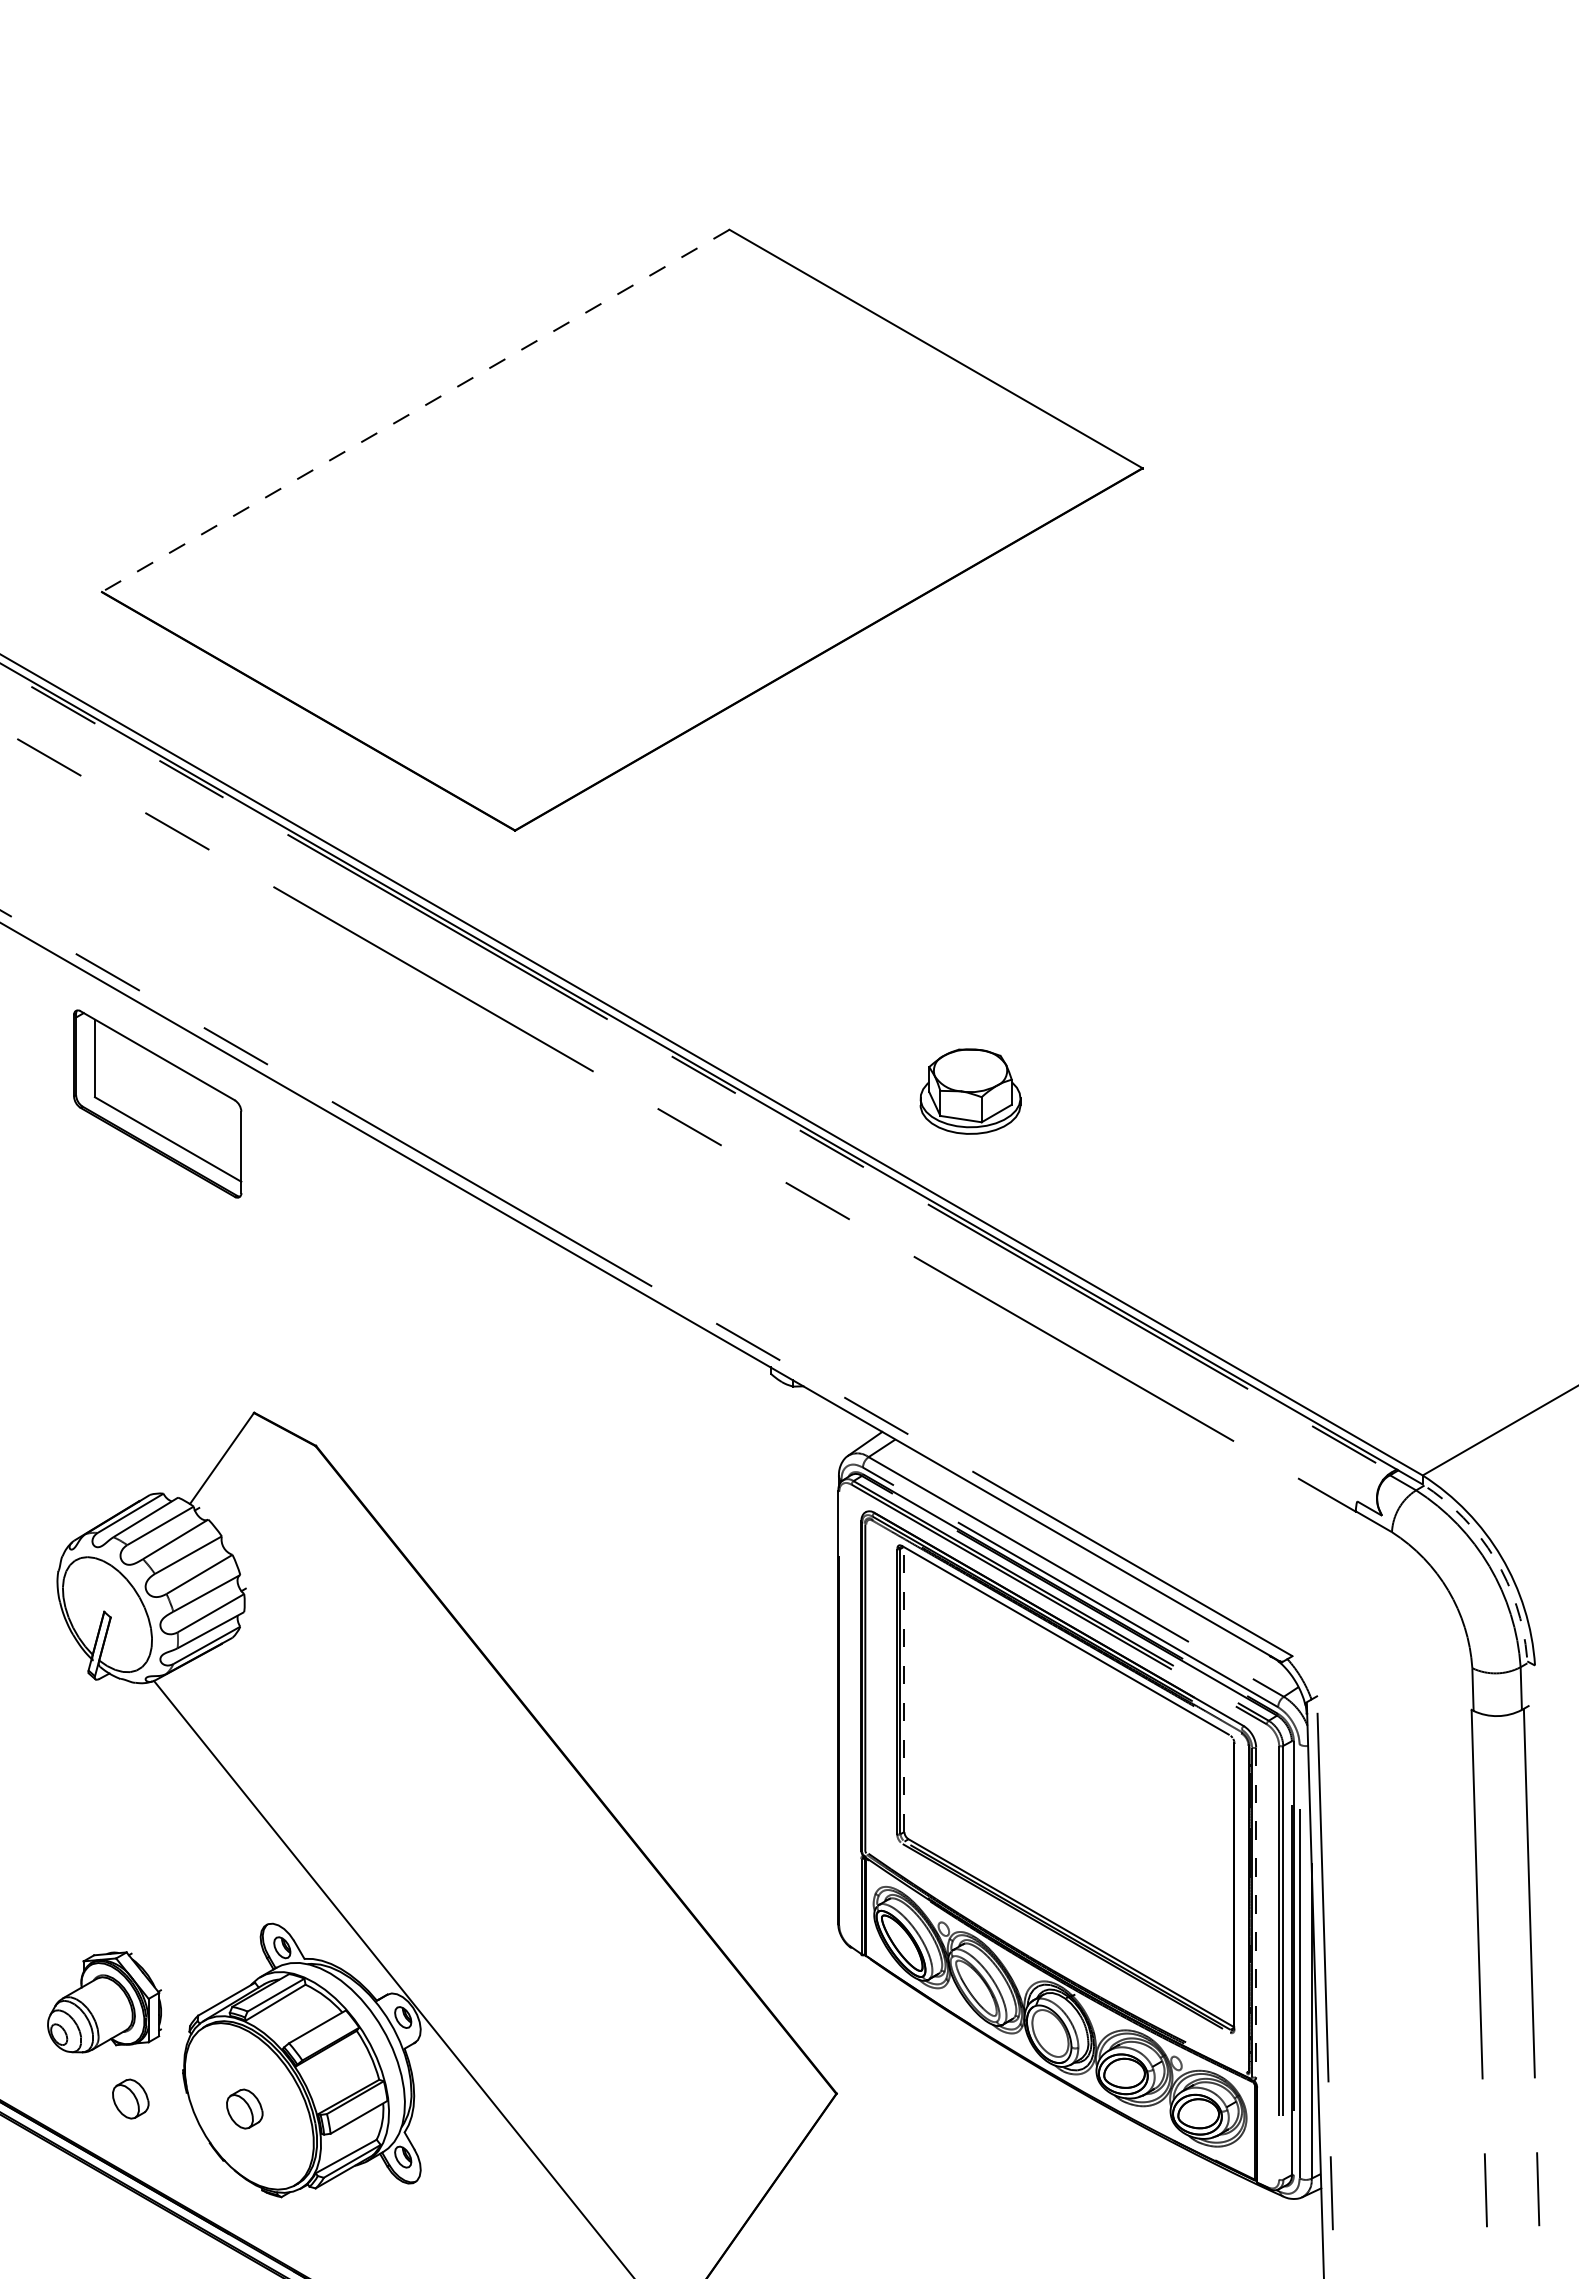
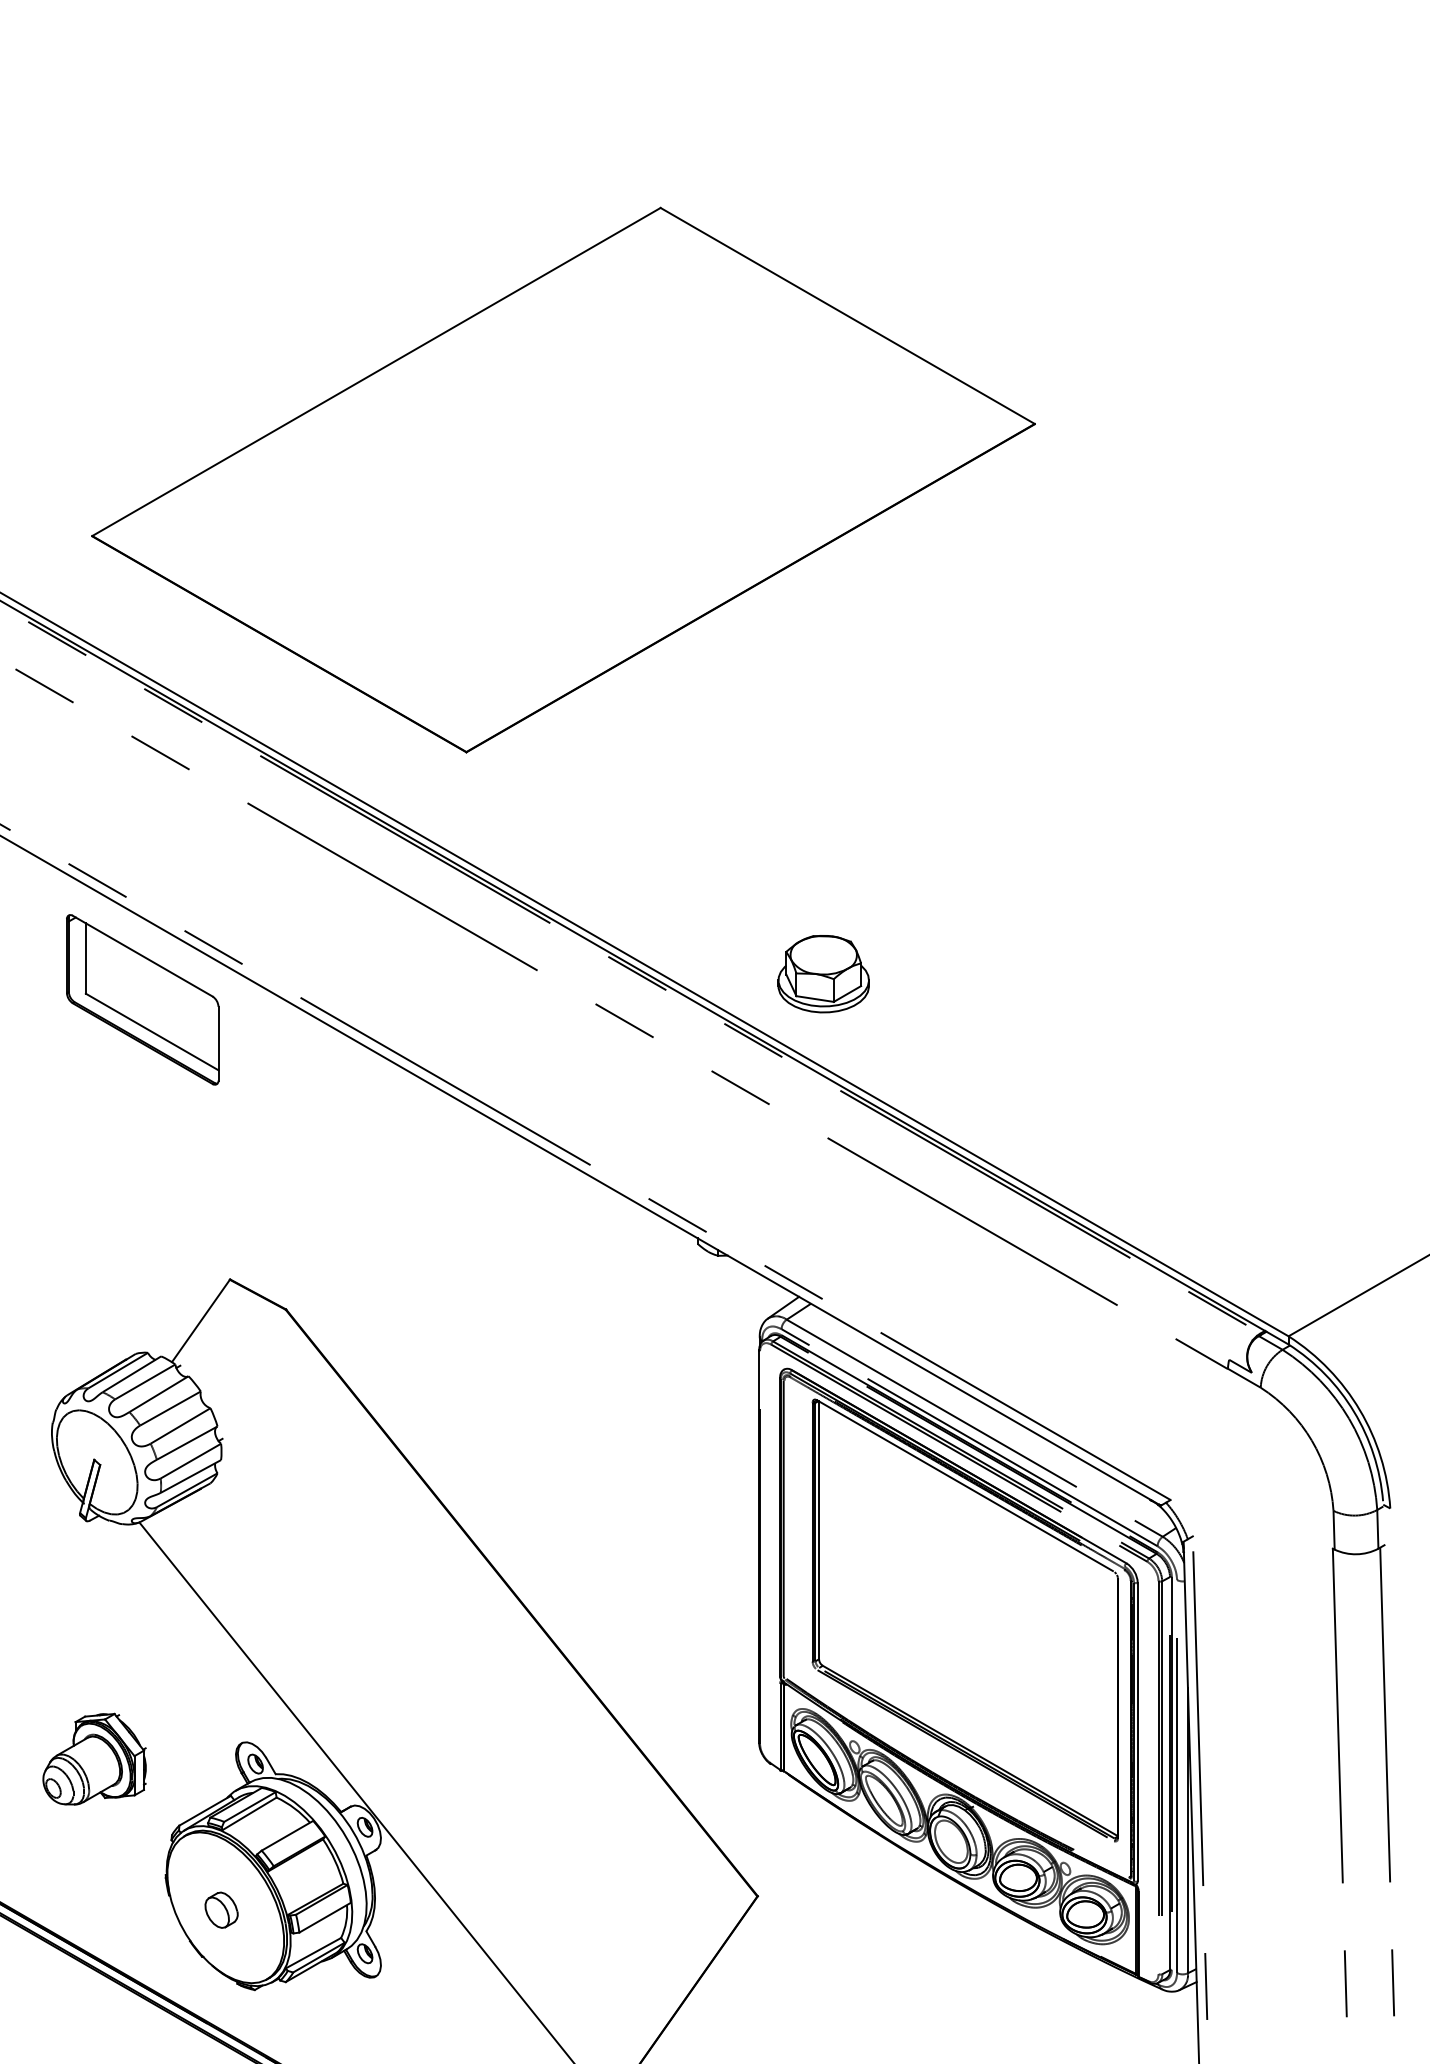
line: (415, 411) -> (376, 372), dashed -> solid
part: (970, 1091) -> (823, 974), moved
arc: (1495, 1558) -> (1354, 1411), dashed -> solid
line: (904, 1689) -> (819, 1530), dashed -> solid
line: (1256, 1912) -> (1138, 1732), dashed -> solid
part: (104, 2002) -> (94, 1759), moved
part: (130, 2098) -> (118, 1900), removed

